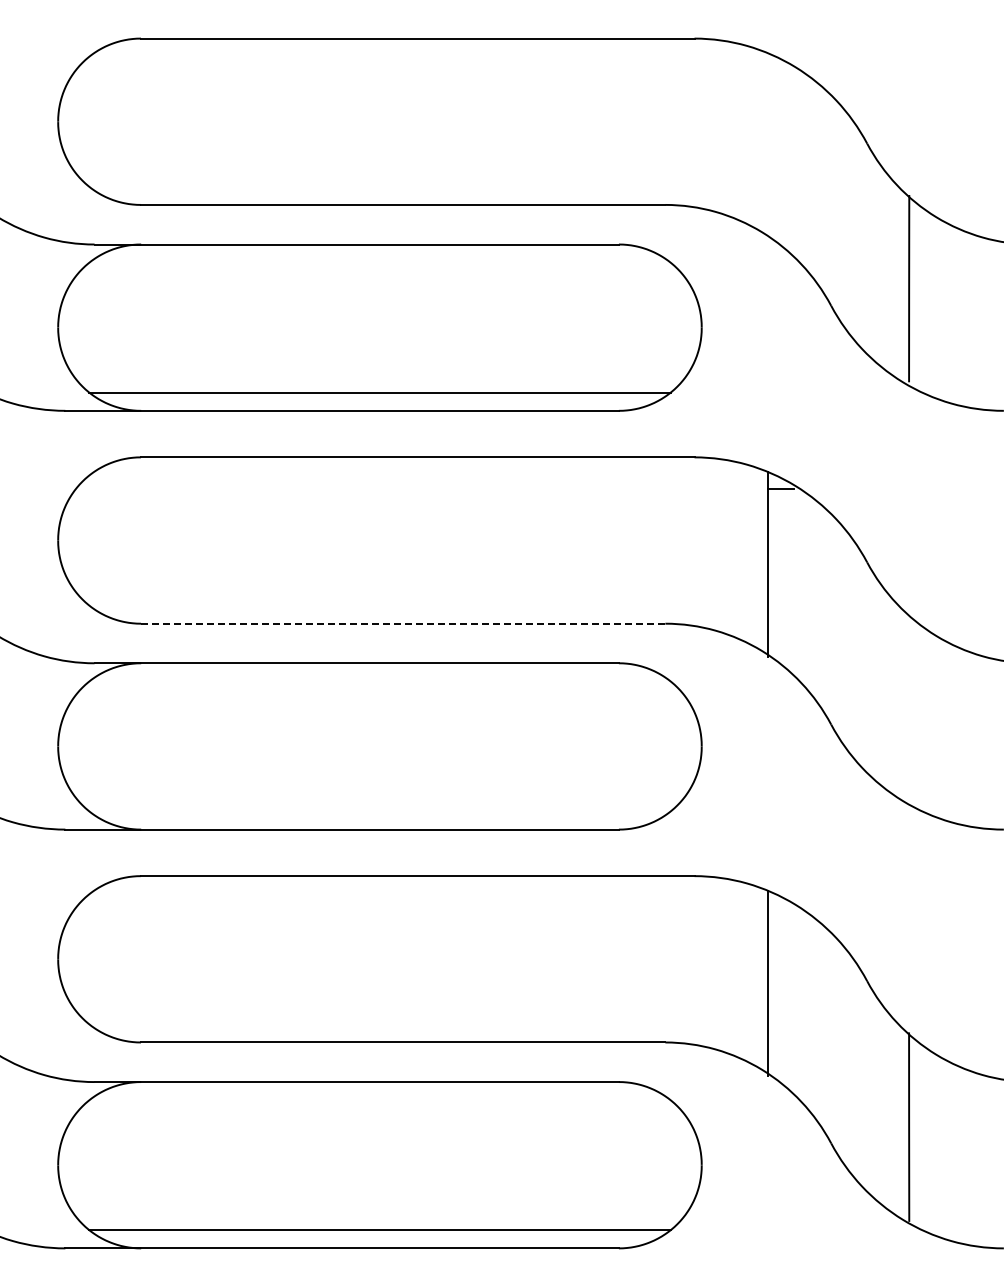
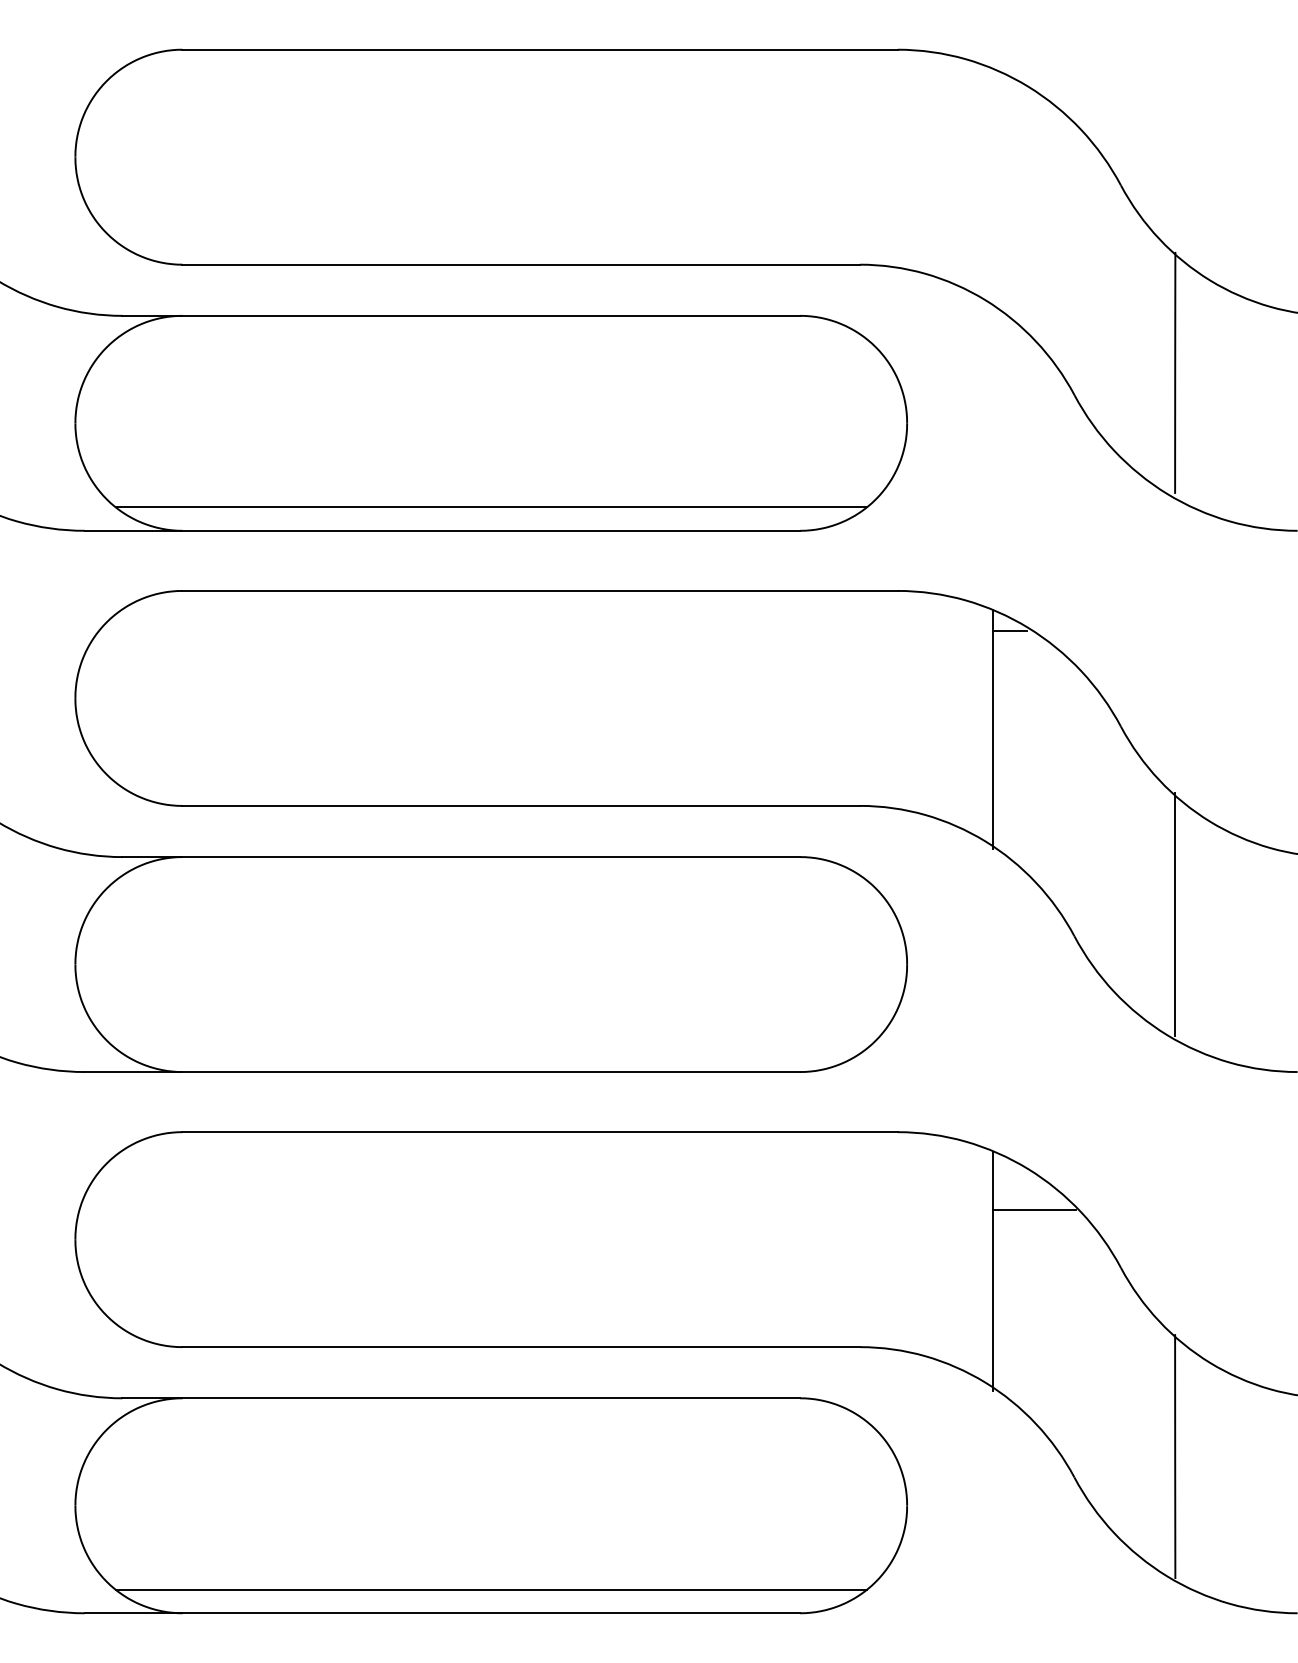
line: (403, 623) -> (521, 805), dashed -> solid
line: (909, 707) -> (1175, 914), added
line: (800, 936) -> (1034, 1210), added

